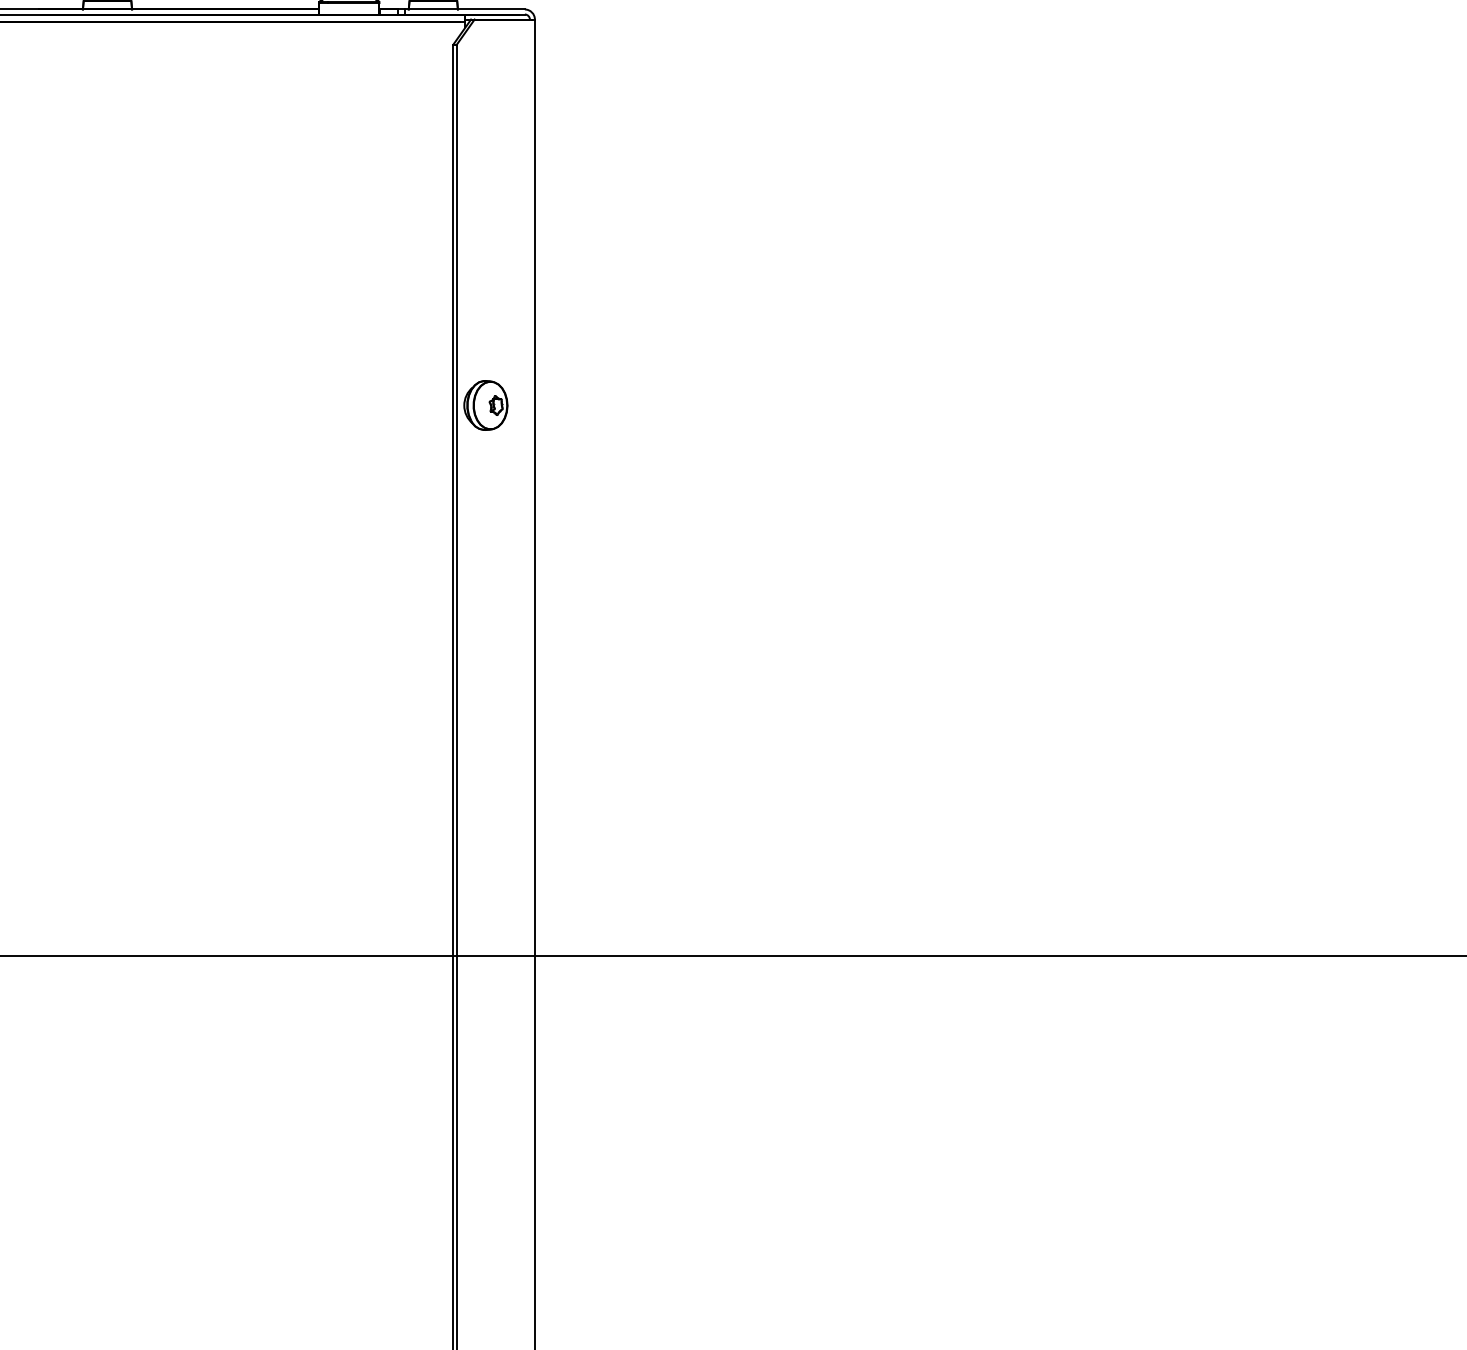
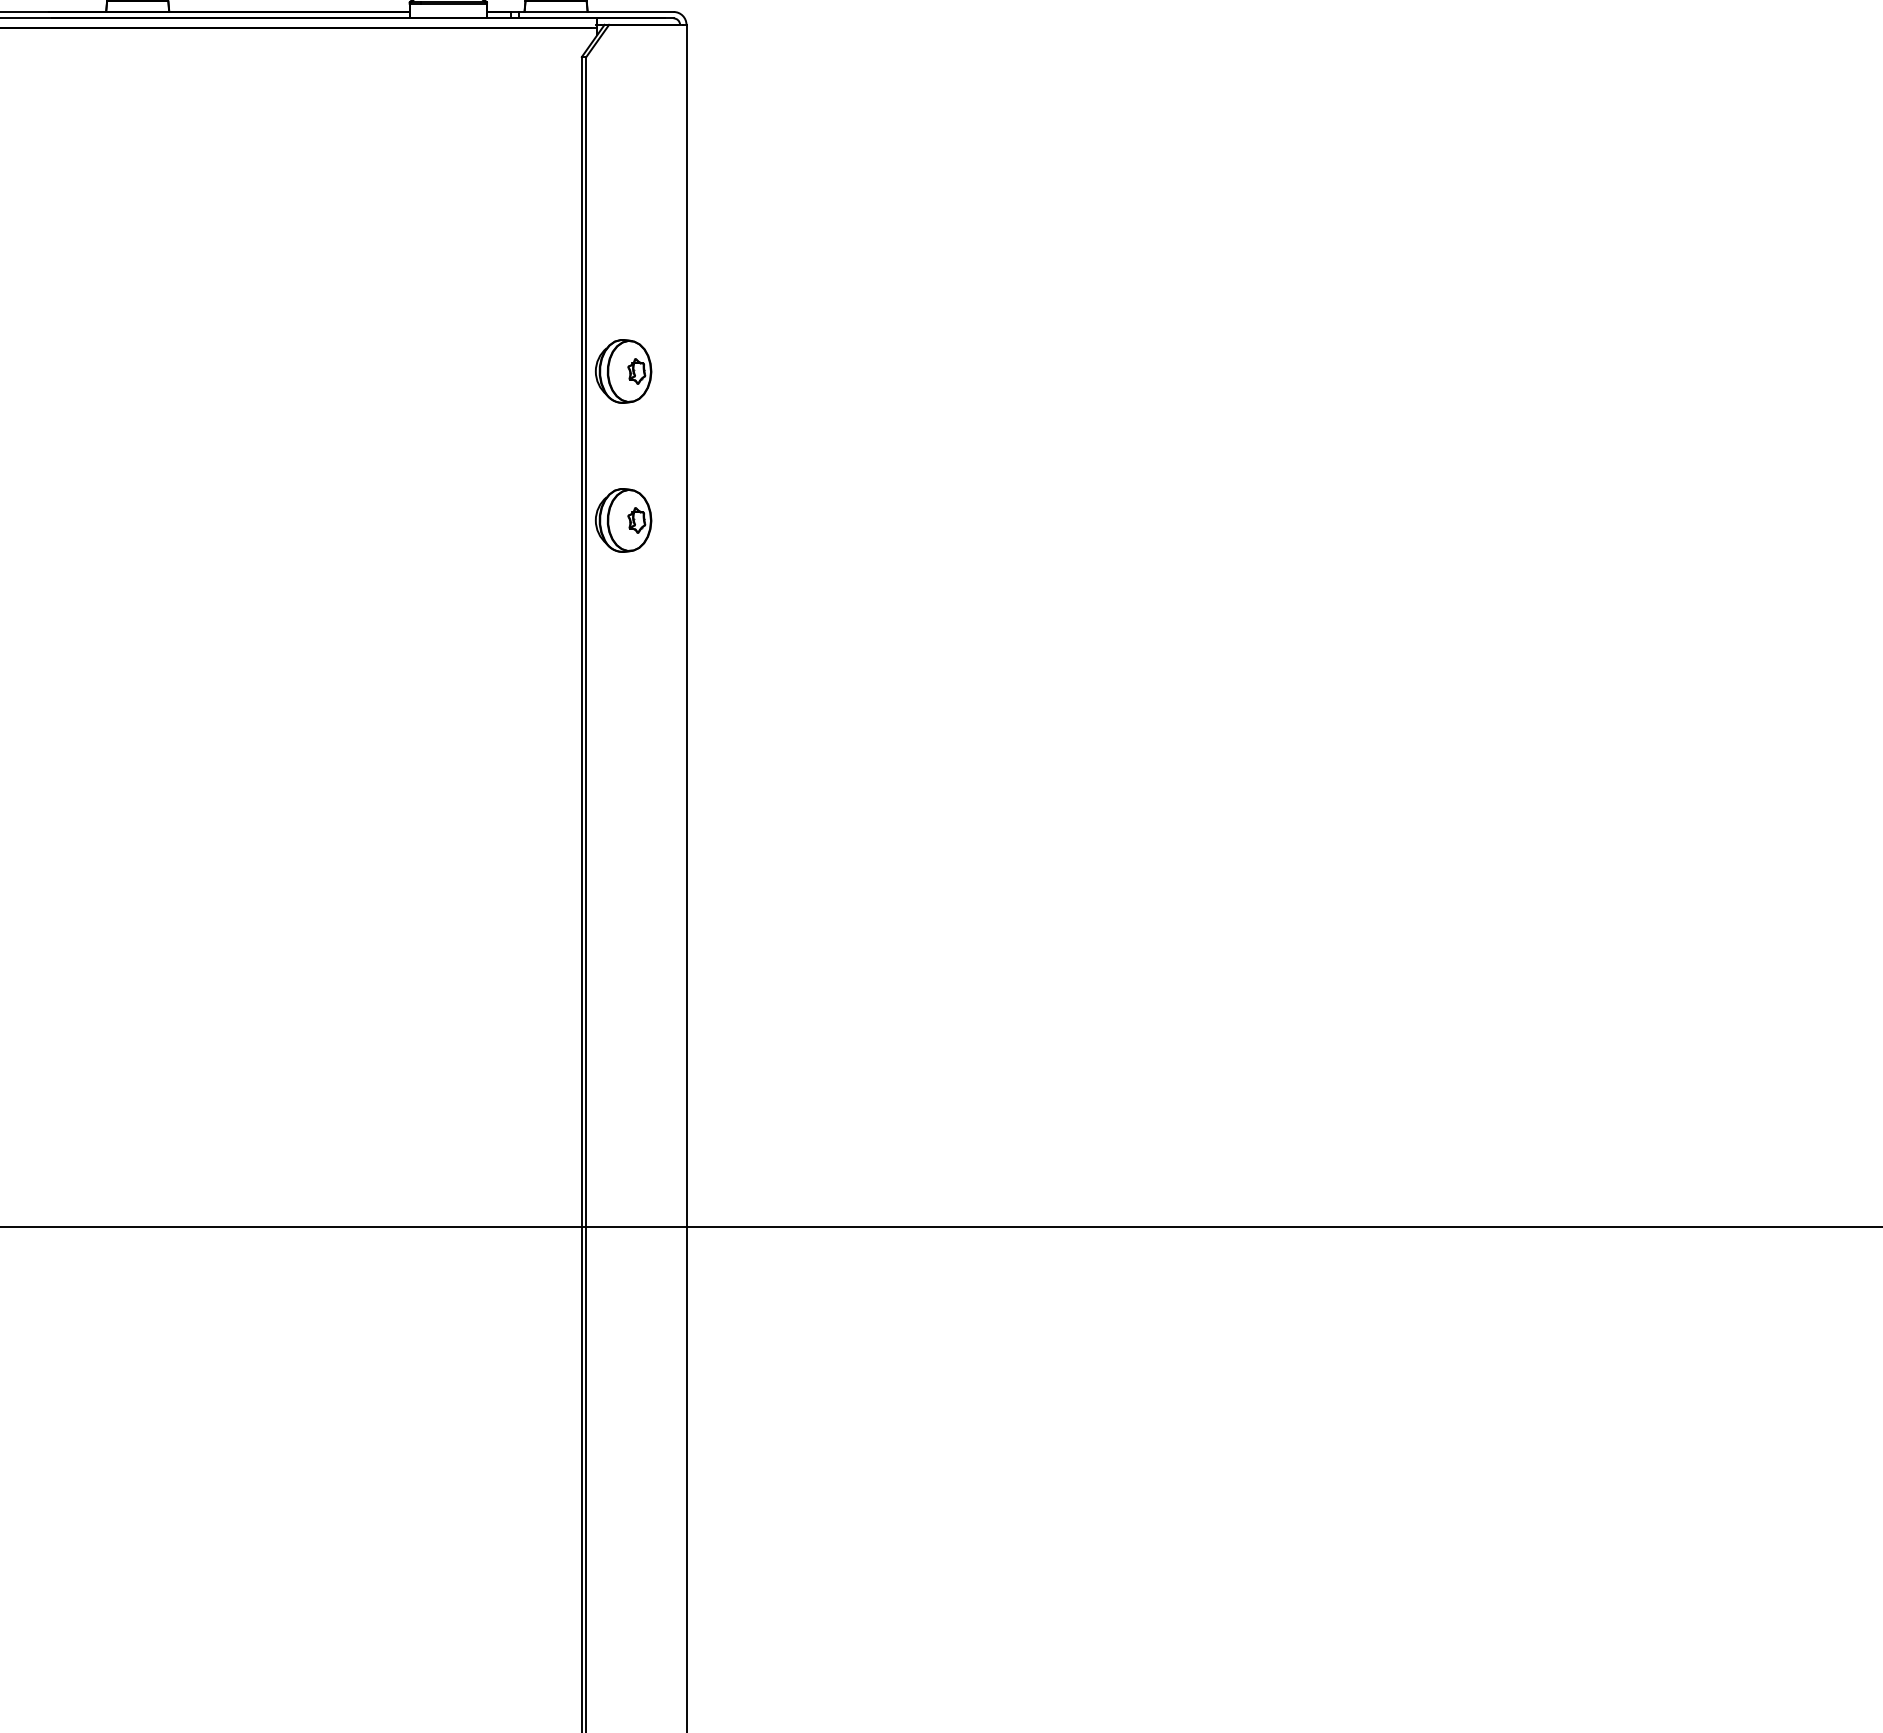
part: (485, 289) -> (623, 371), added

